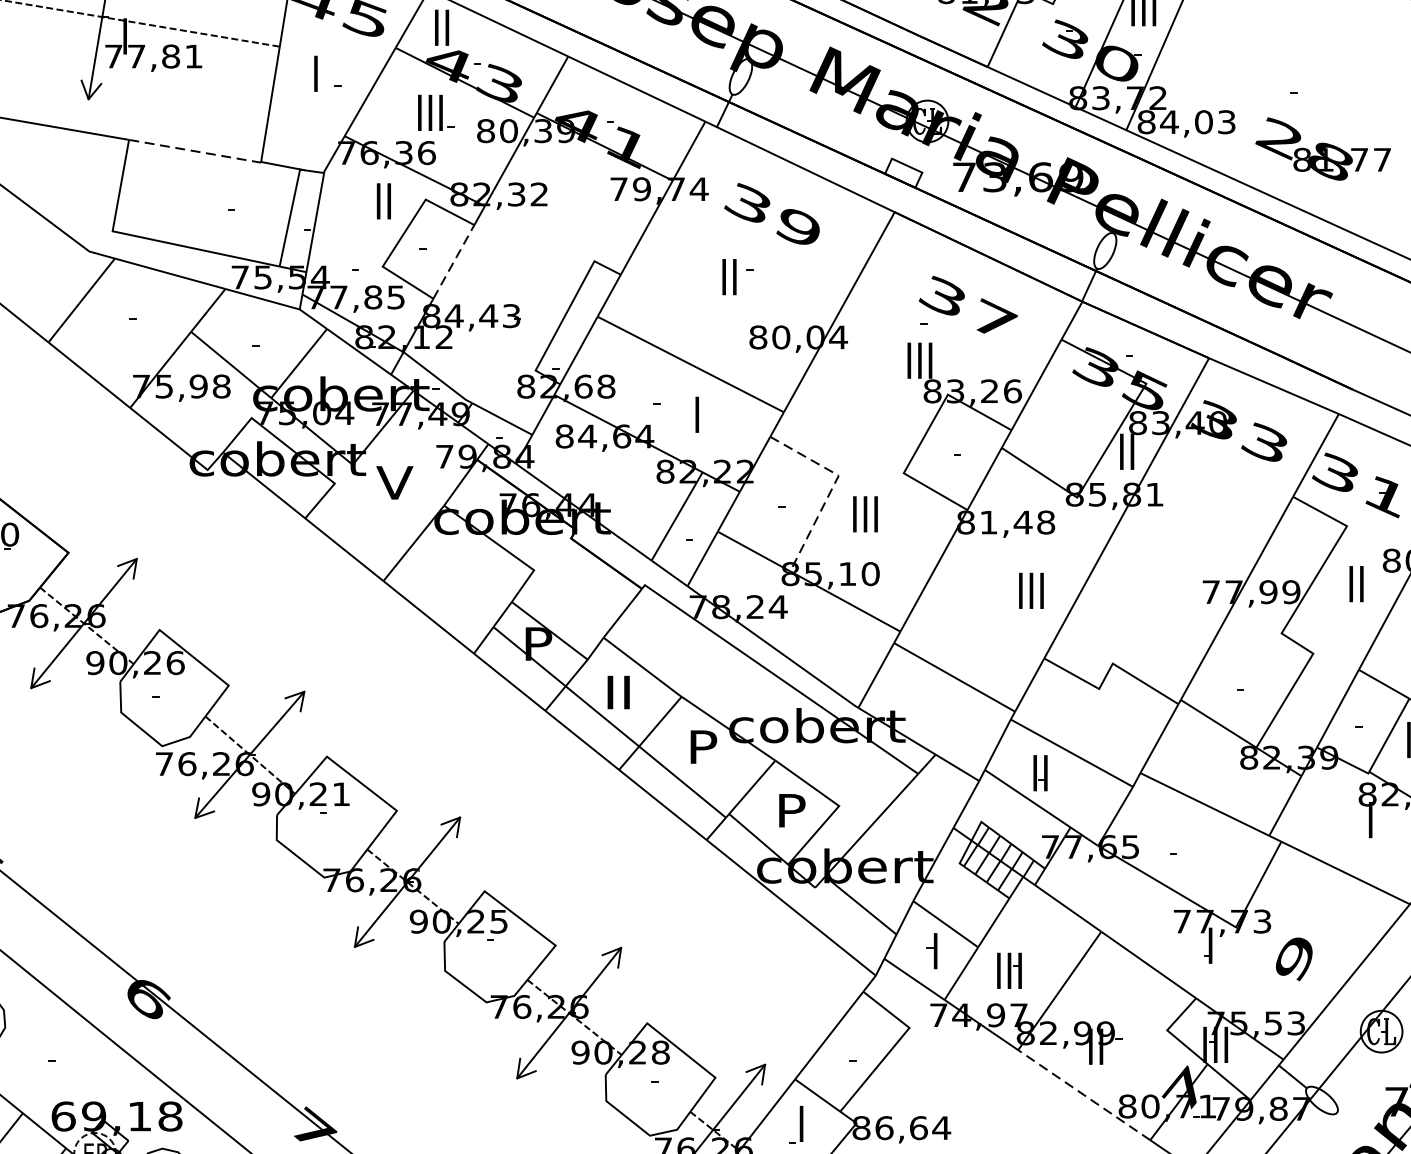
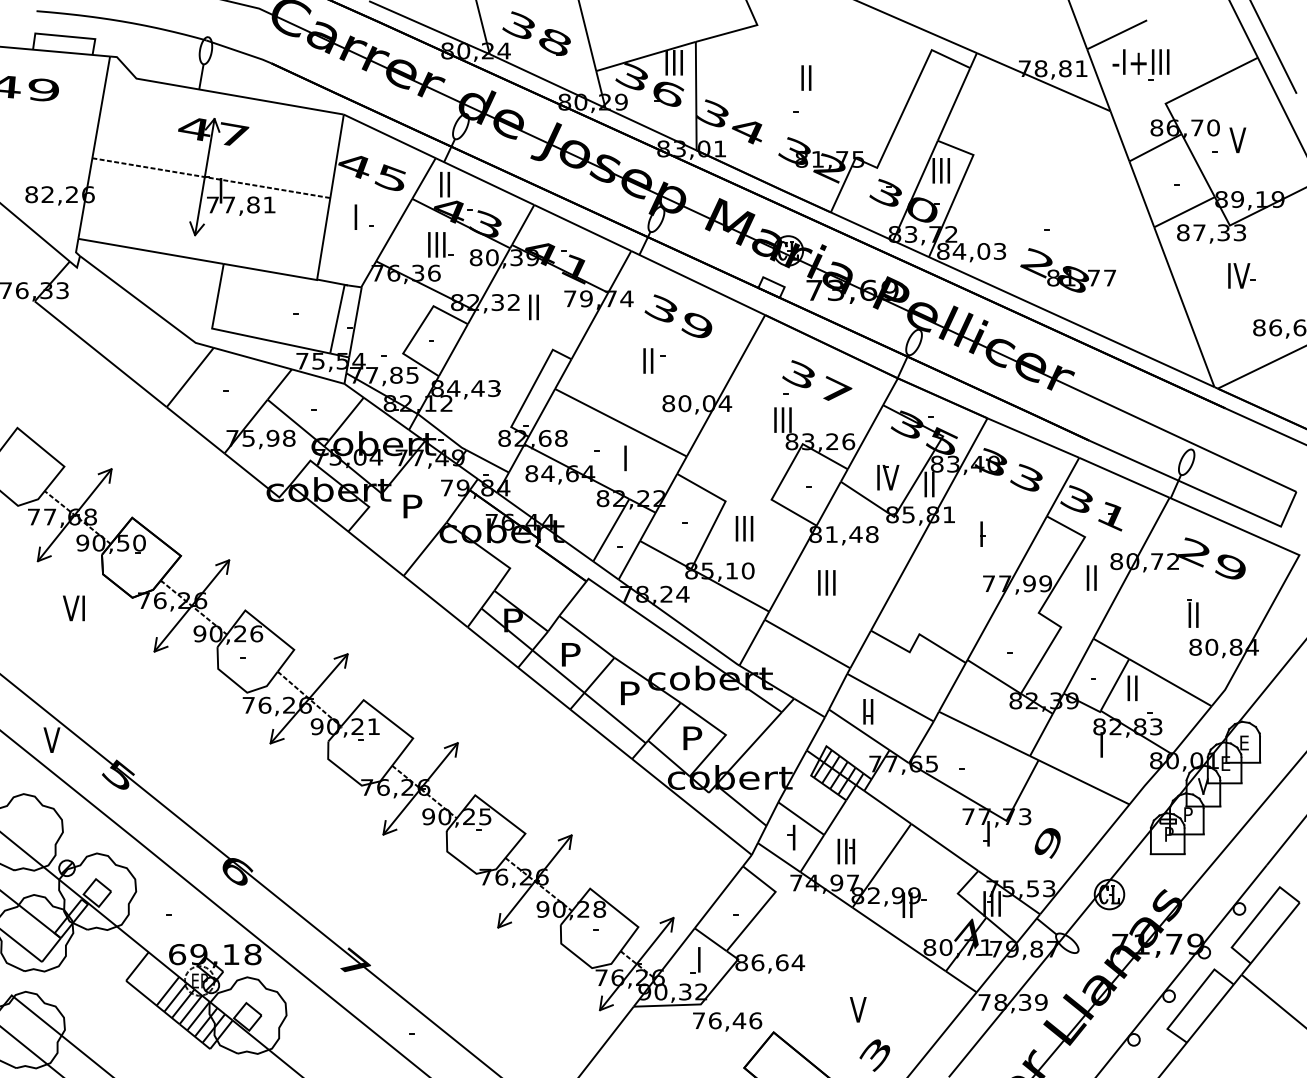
line: (195, 151) -> (270, 272), dashed -> solid
text: (383, 201) -> (533, 307), moved
line: (453, 262) -> (453, 350), dashed -> solid
part: (1069, 441) -> (888, 477), added
text: (394, 482) -> (411, 506), V -> P
line: (832, 488) -> (721, 510), dashed -> solid
part: (1202, 521) -> (982, 533), added
text: (1030, 590) -> (826, 582), moved
text: (620, 692) -> (571, 654), II -> P
line: (1083, 1093) -> (898, 938), dashed -> solid

